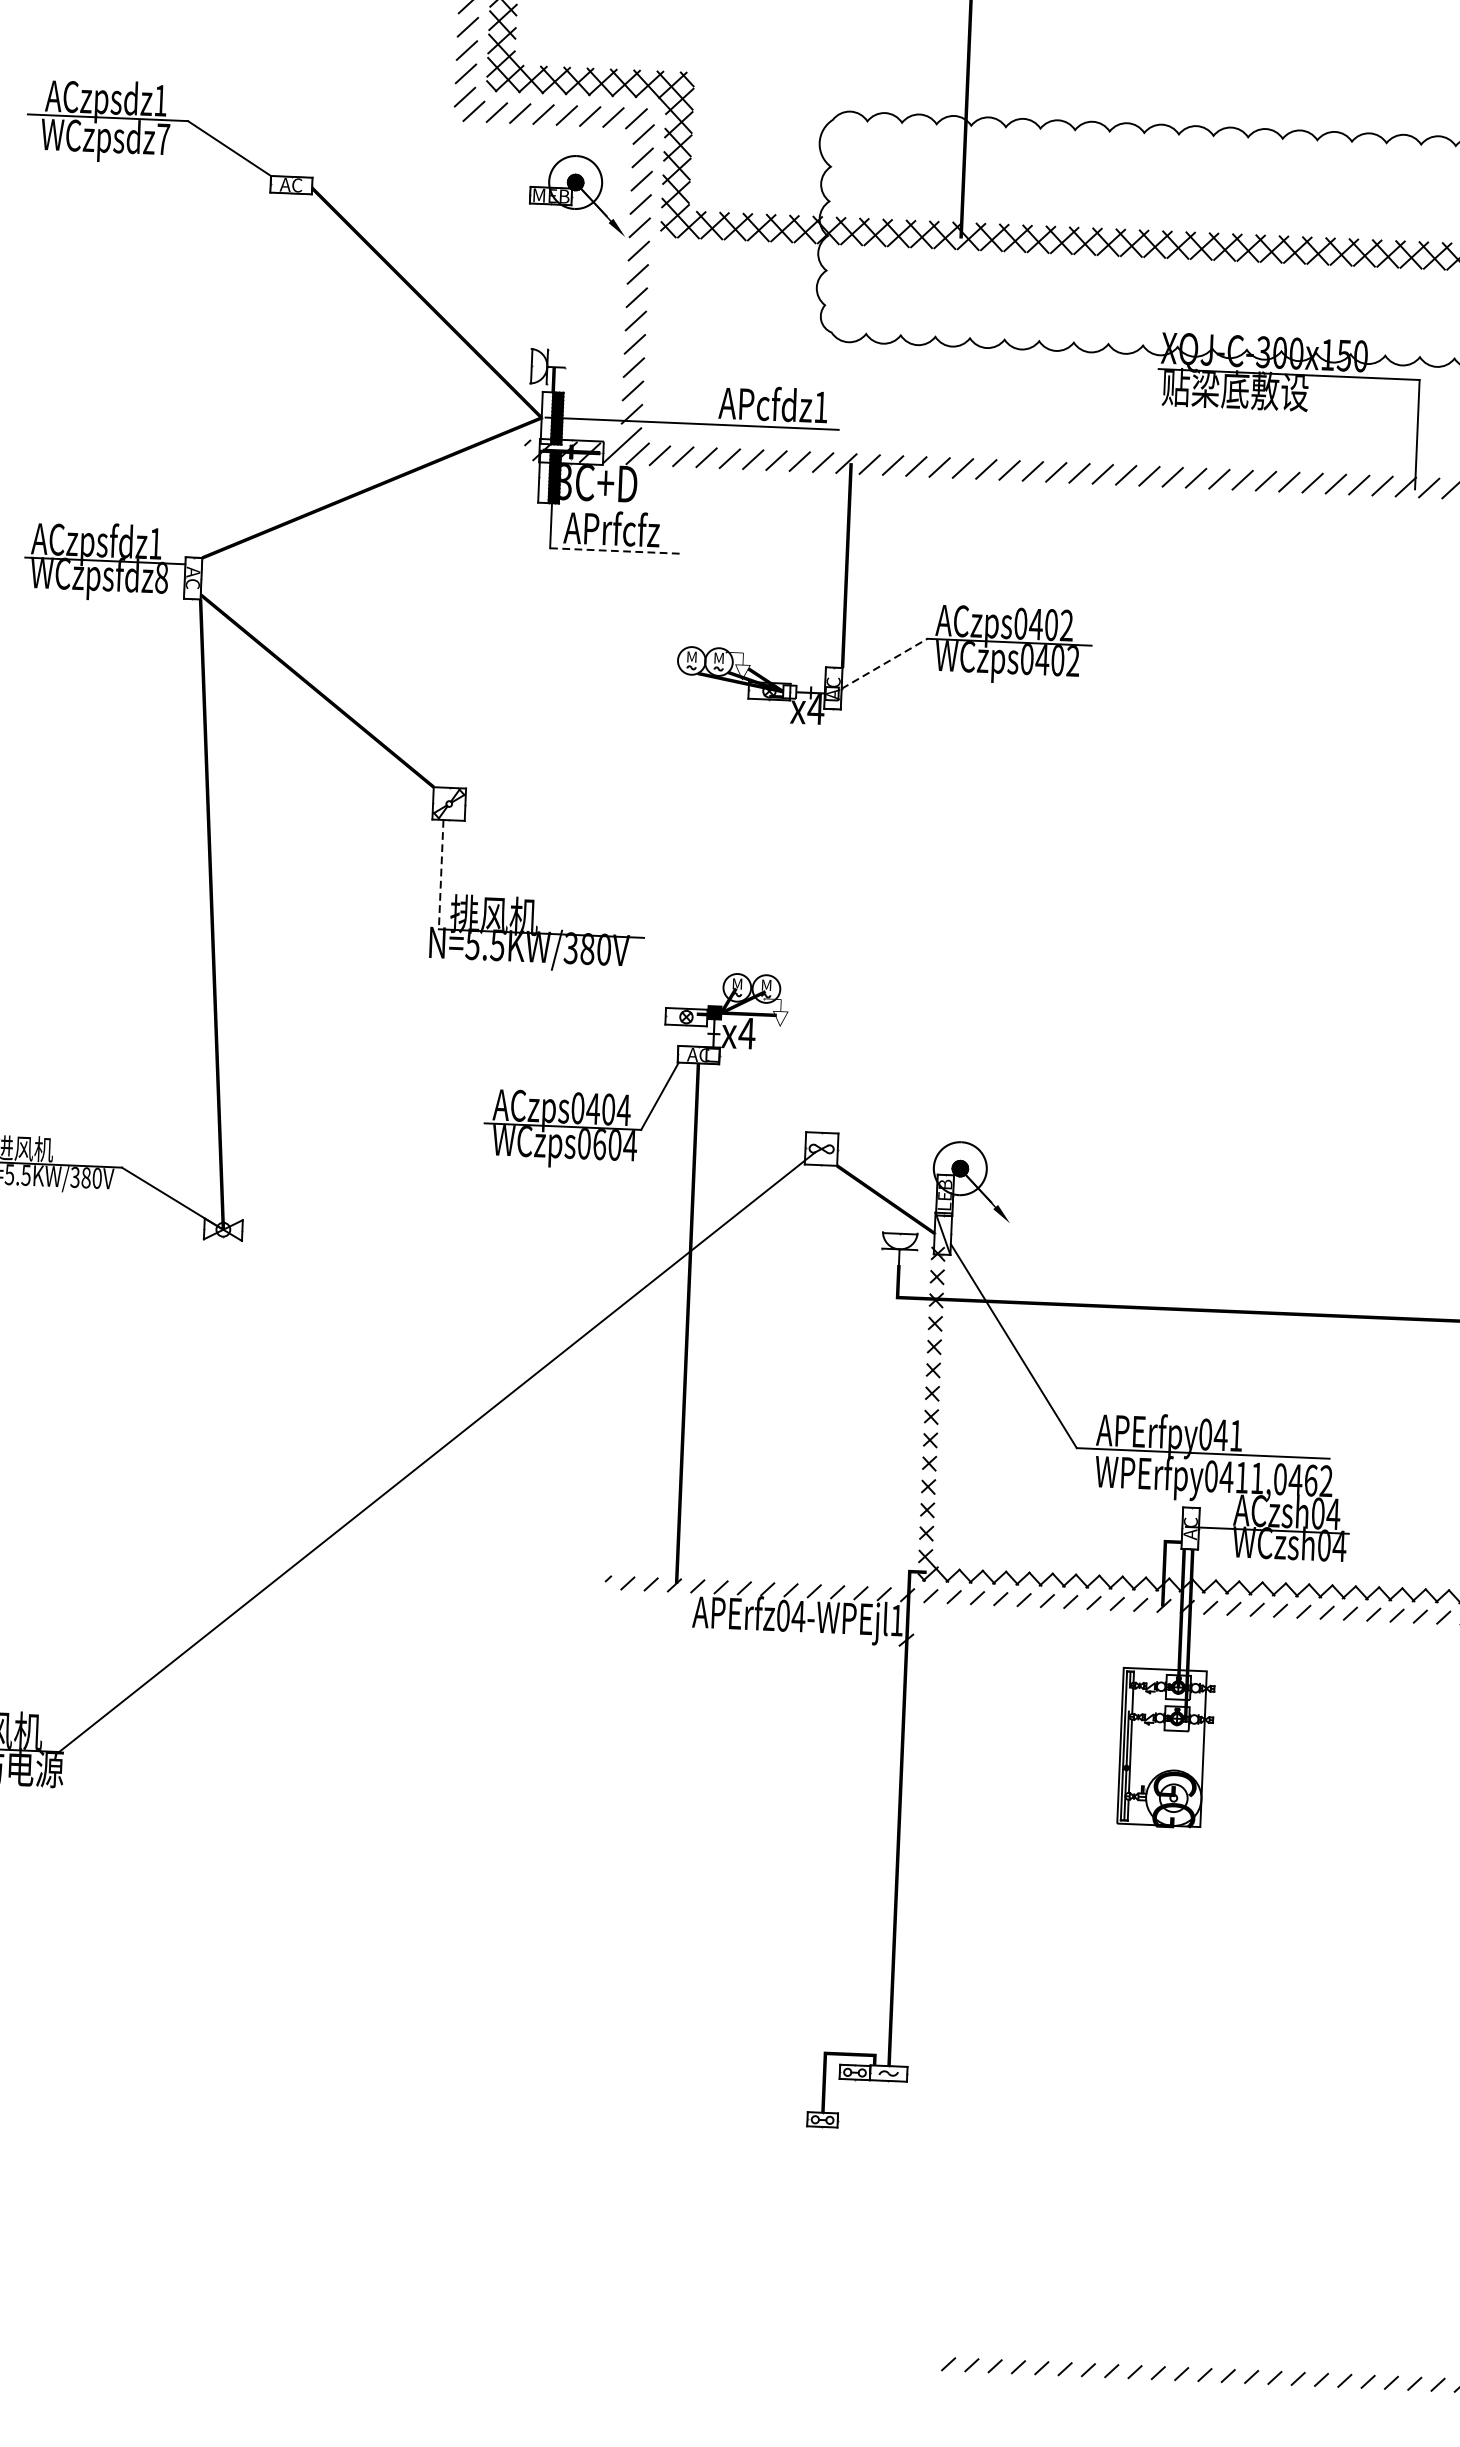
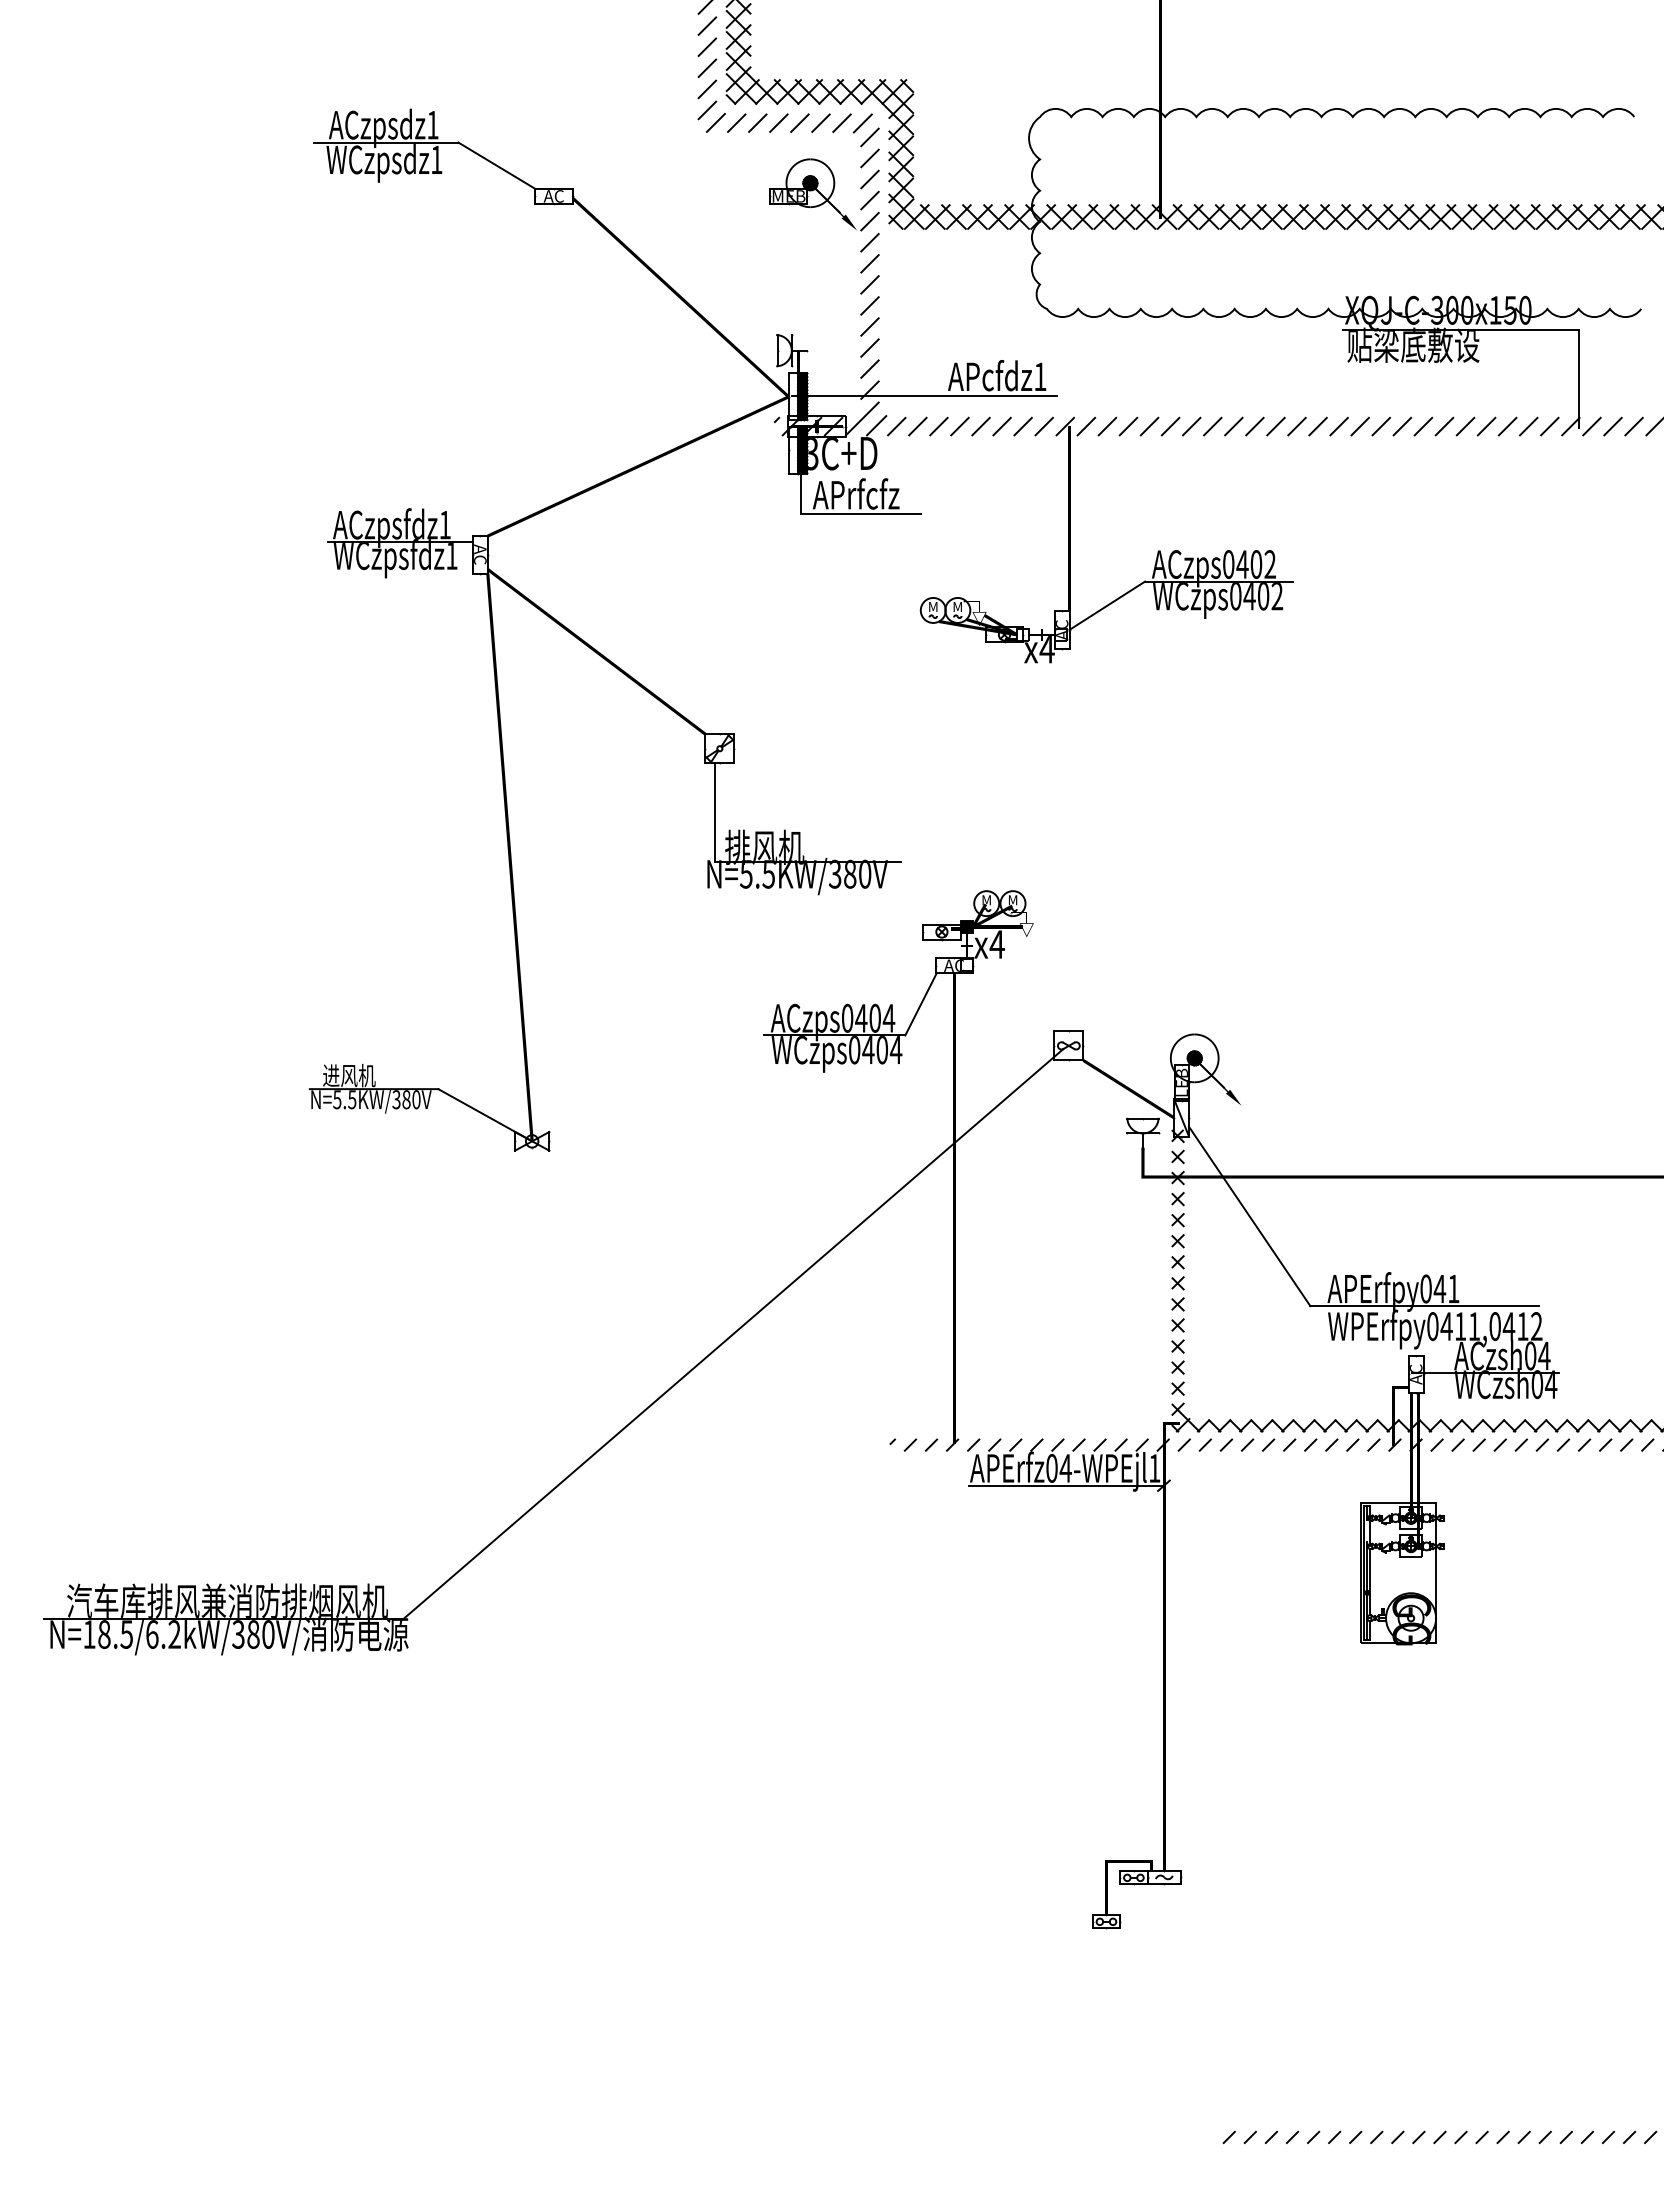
text: (163, 138) -> (436, 159), WCzpsdz7 -> WCzpsdz1
line: (616, 551) -> (861, 514), dashed -> solid
text: (161, 578) -> (451, 556), WCzpsfdz8 -> WCzpsfdz1
line: (884, 663) -> (1107, 605), dashed -> solid
line: (441, 875) -> (715, 813), dashed -> solid
text: (599, 1144) -> (868, 1050), WCzps0604 -> WCzps0404
text: (1310, 1480) -> (1522, 1326), WPErfpy0411,0462 -> WPErfpy0411,0412
line: (798, 1635) -> (1066, 1485), added

